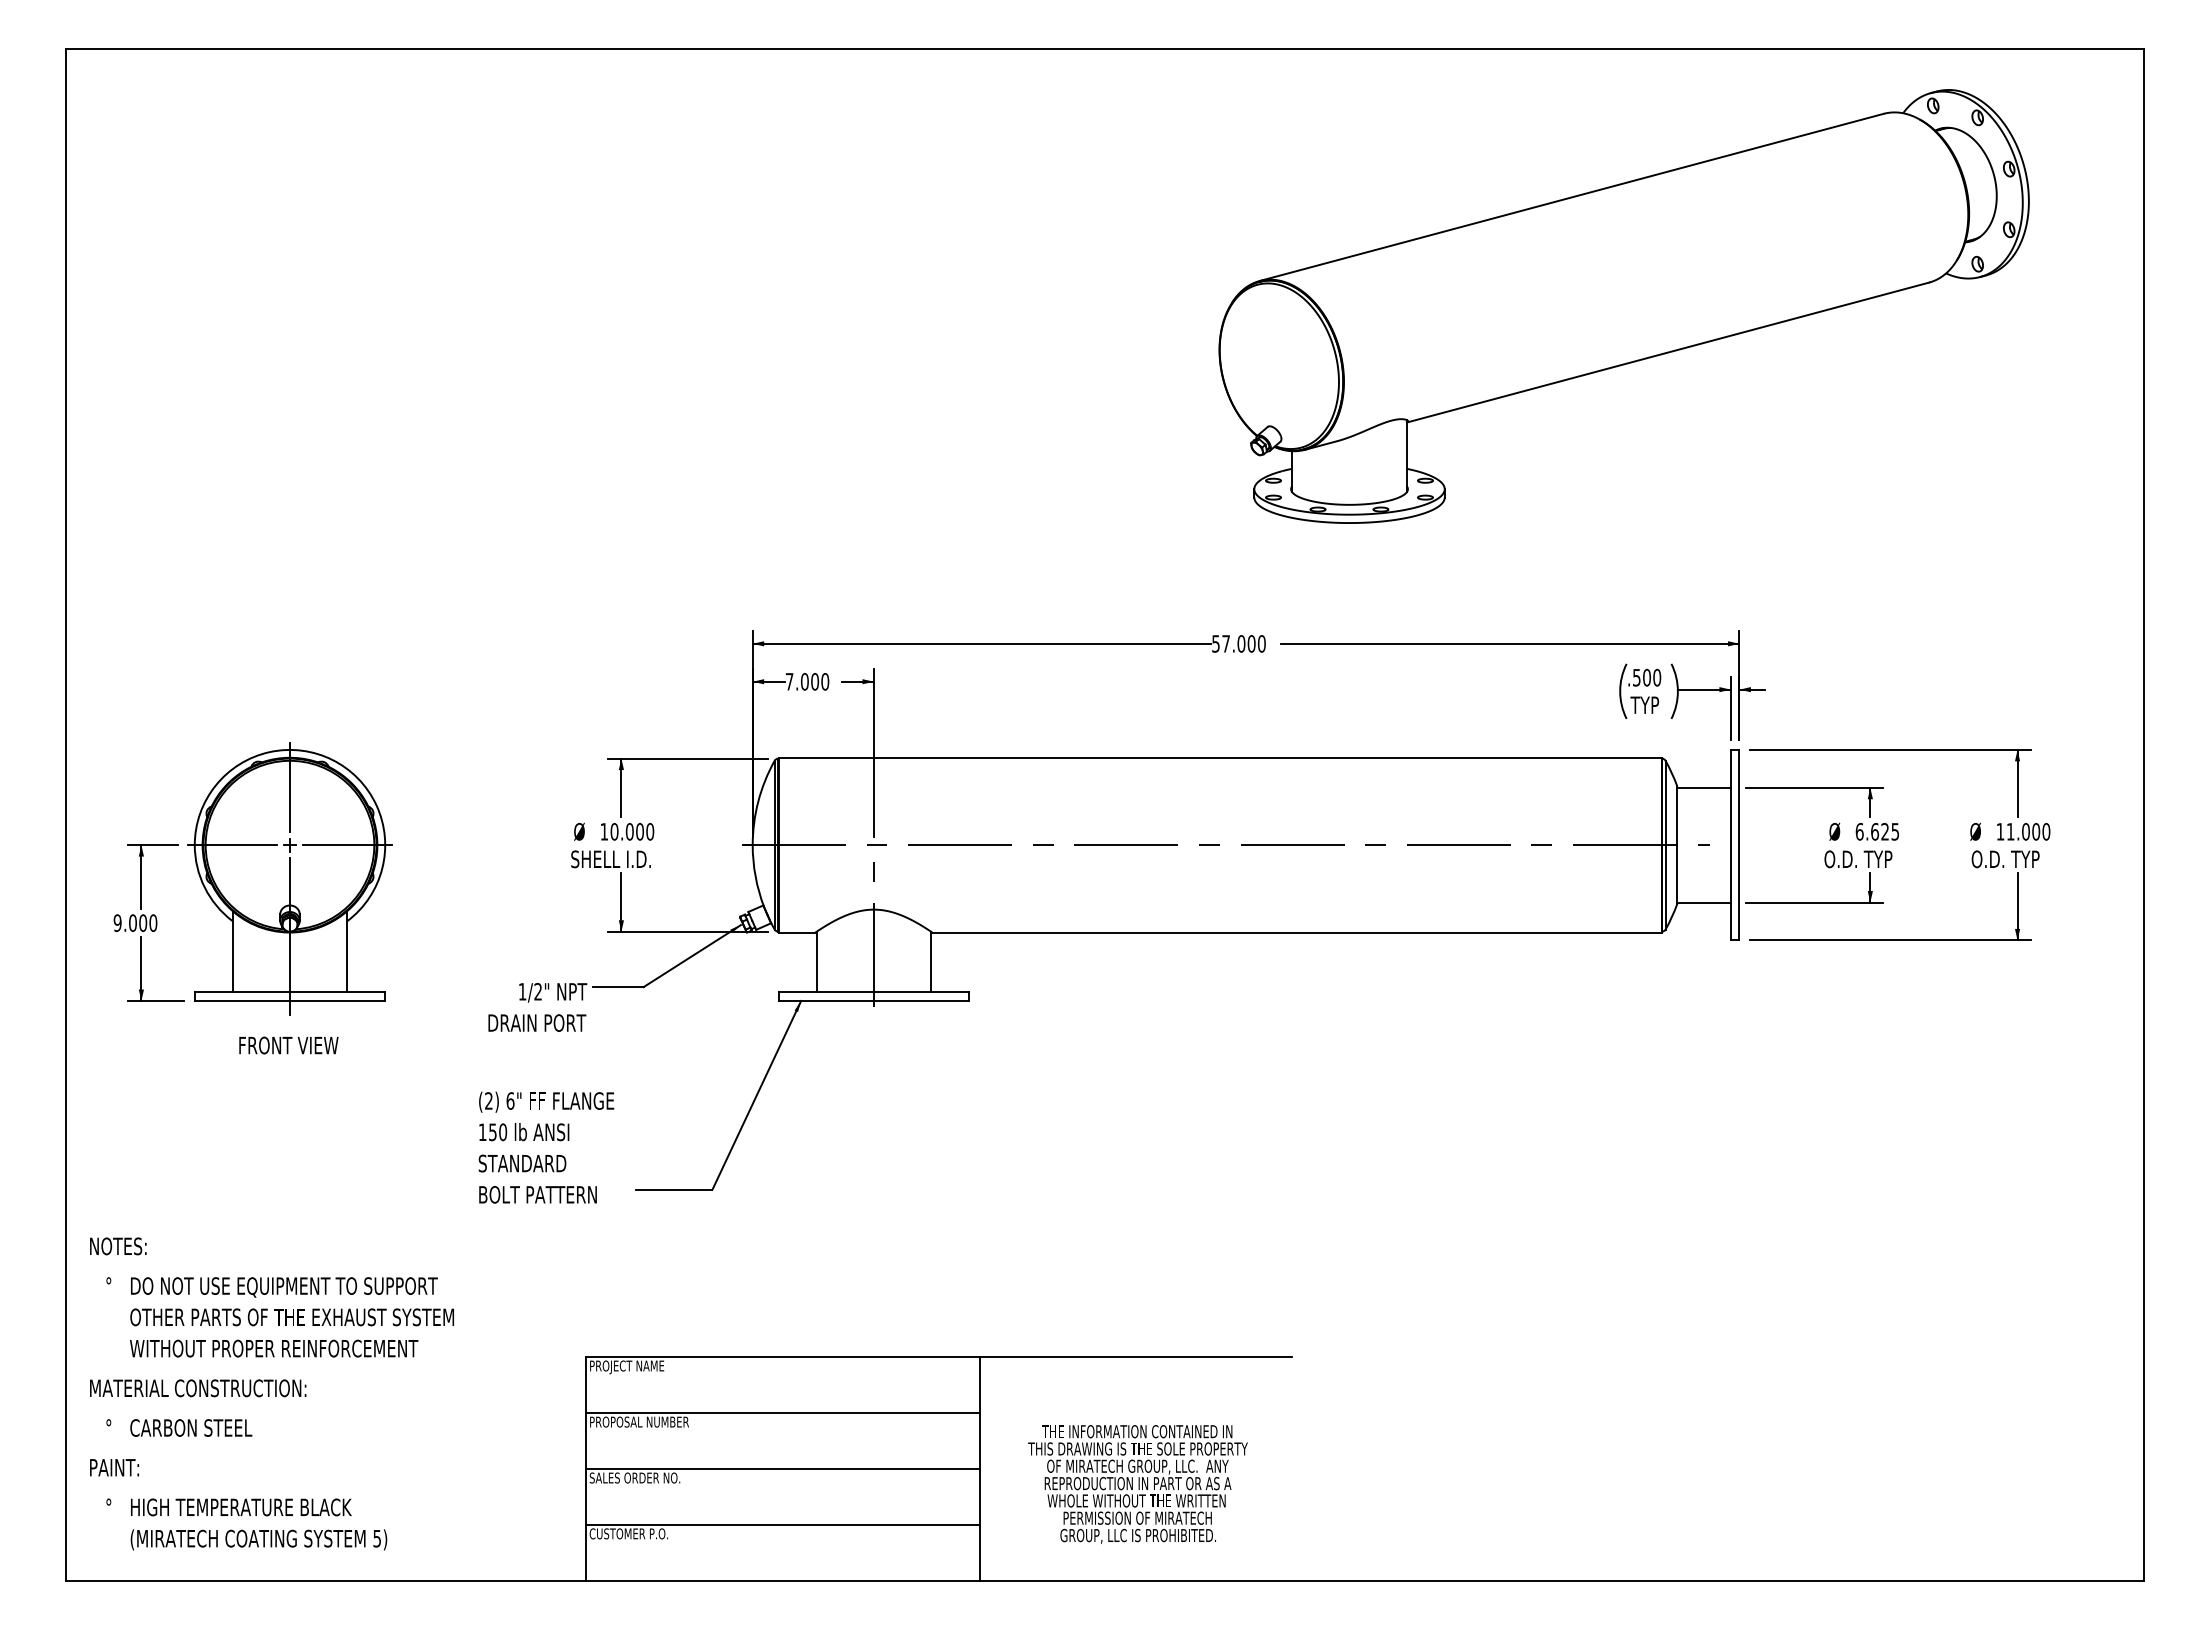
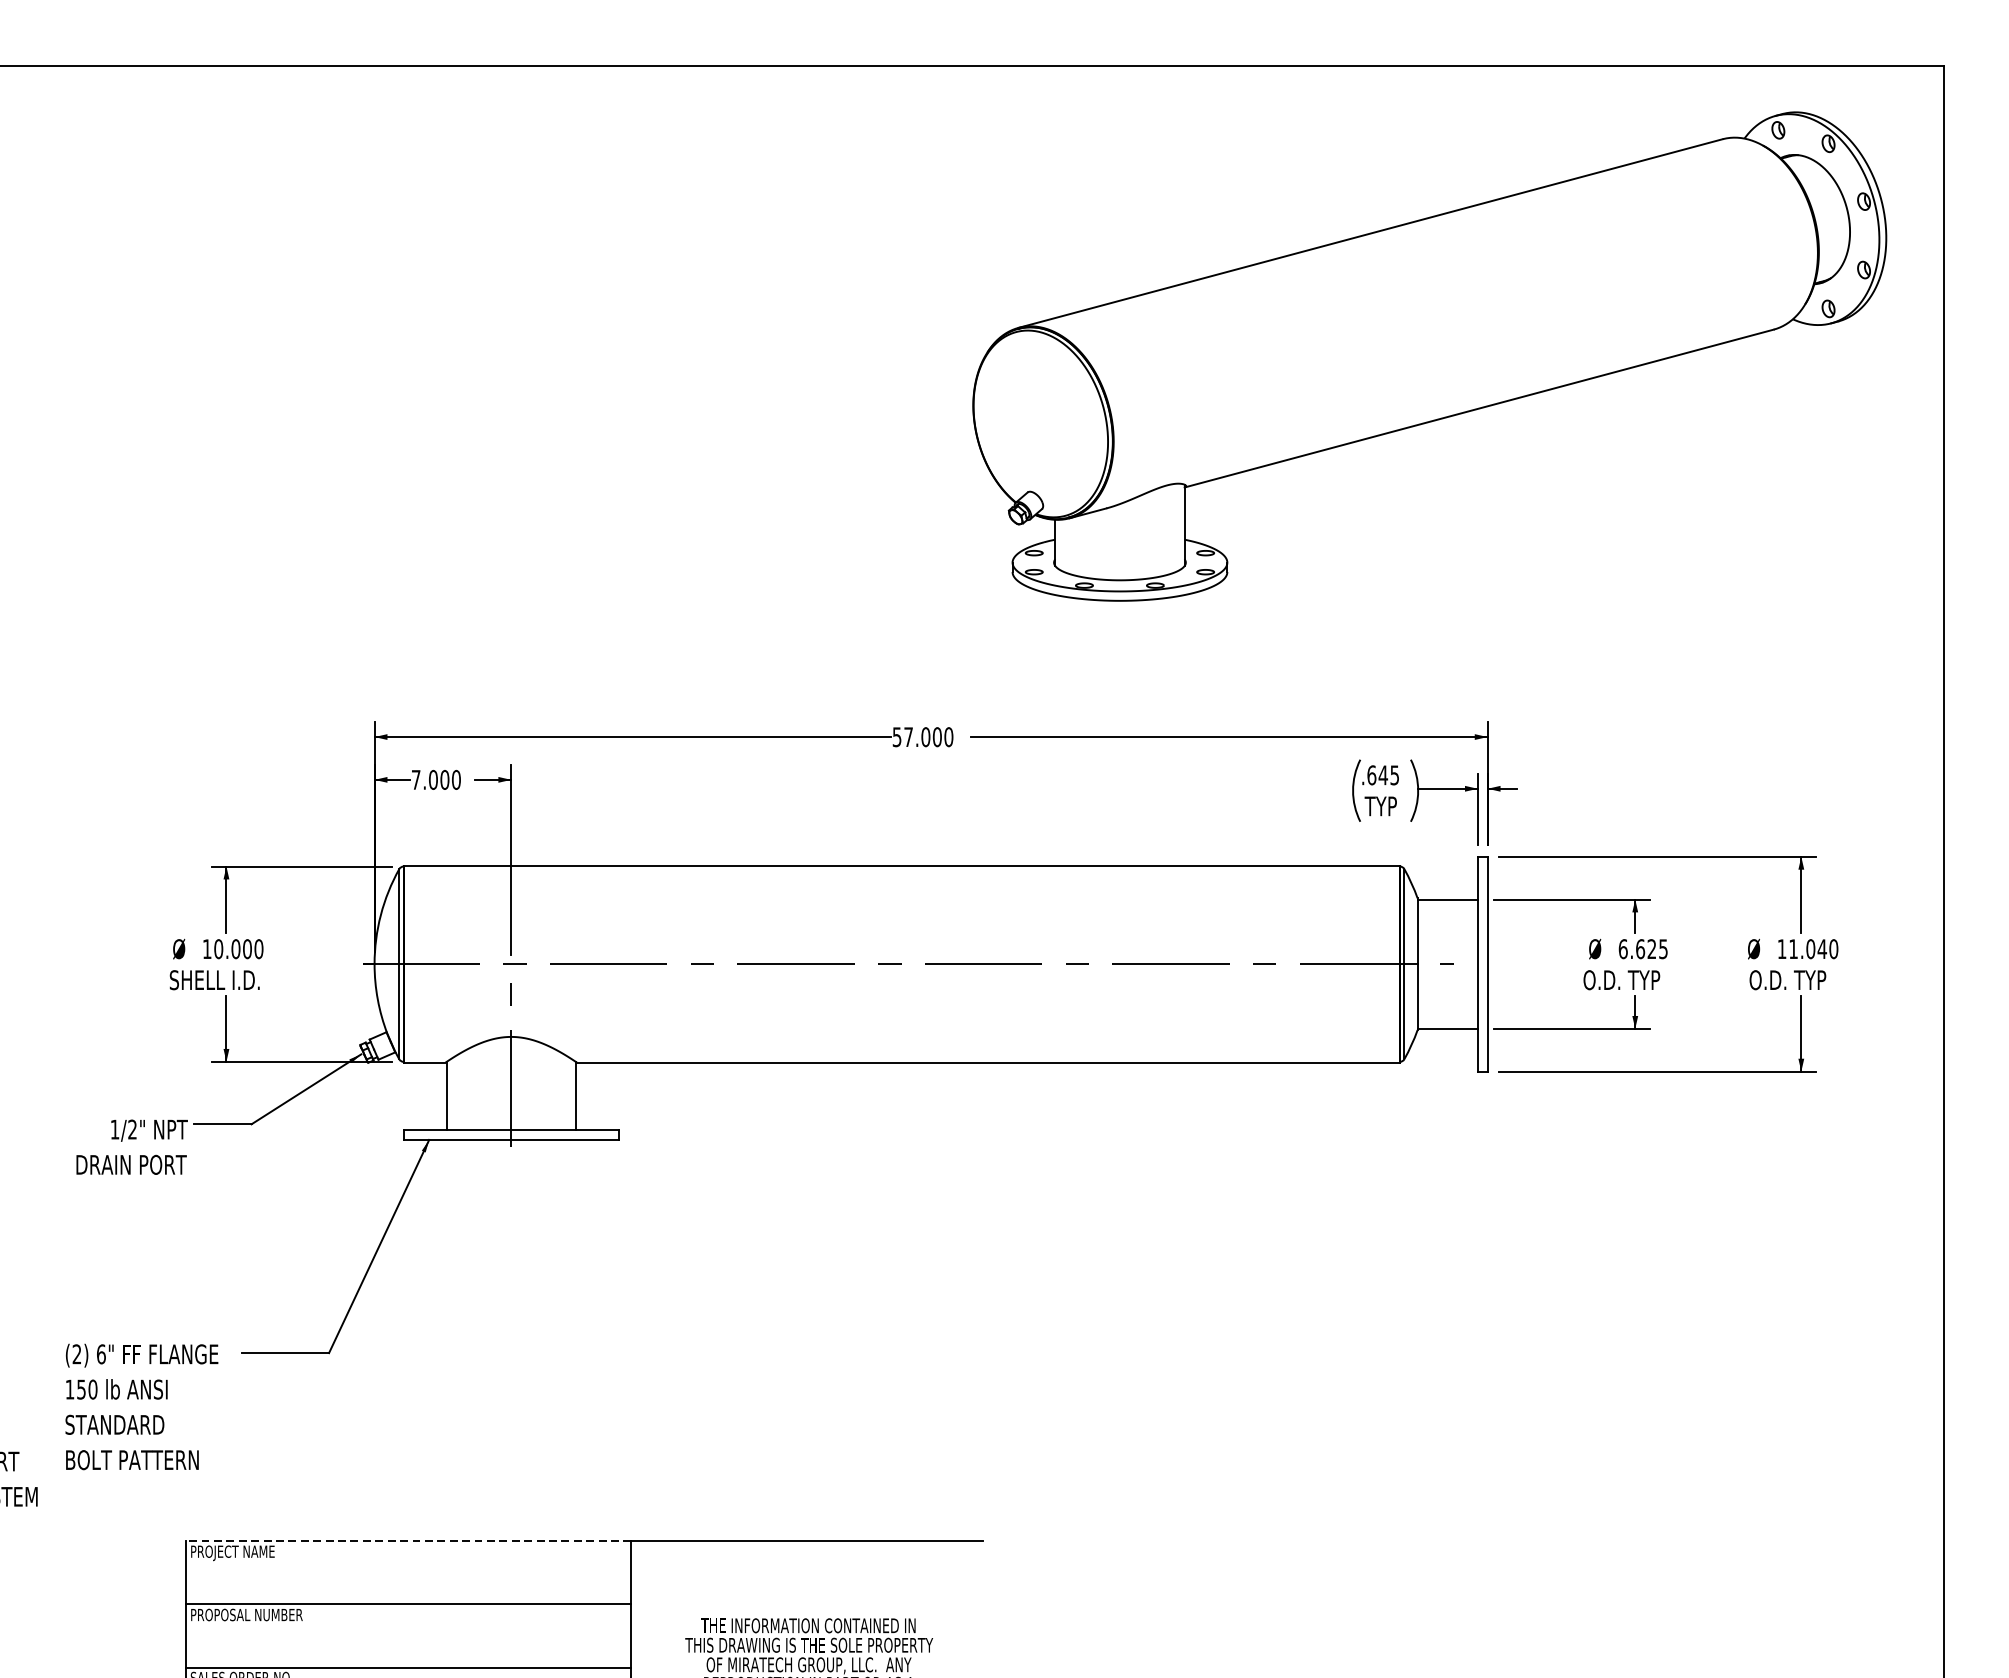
part: (1623, 306) -> (1429, 356), moved
text: (1646, 677) -> (1382, 775), .500 -> .645
text: (2036, 831) -> (1822, 948), 11.000 -> 11.040
text: (546, 1147) -> (141, 1406), moved
line: (782, 1356) -> (408, 1540), solid -> dashed

